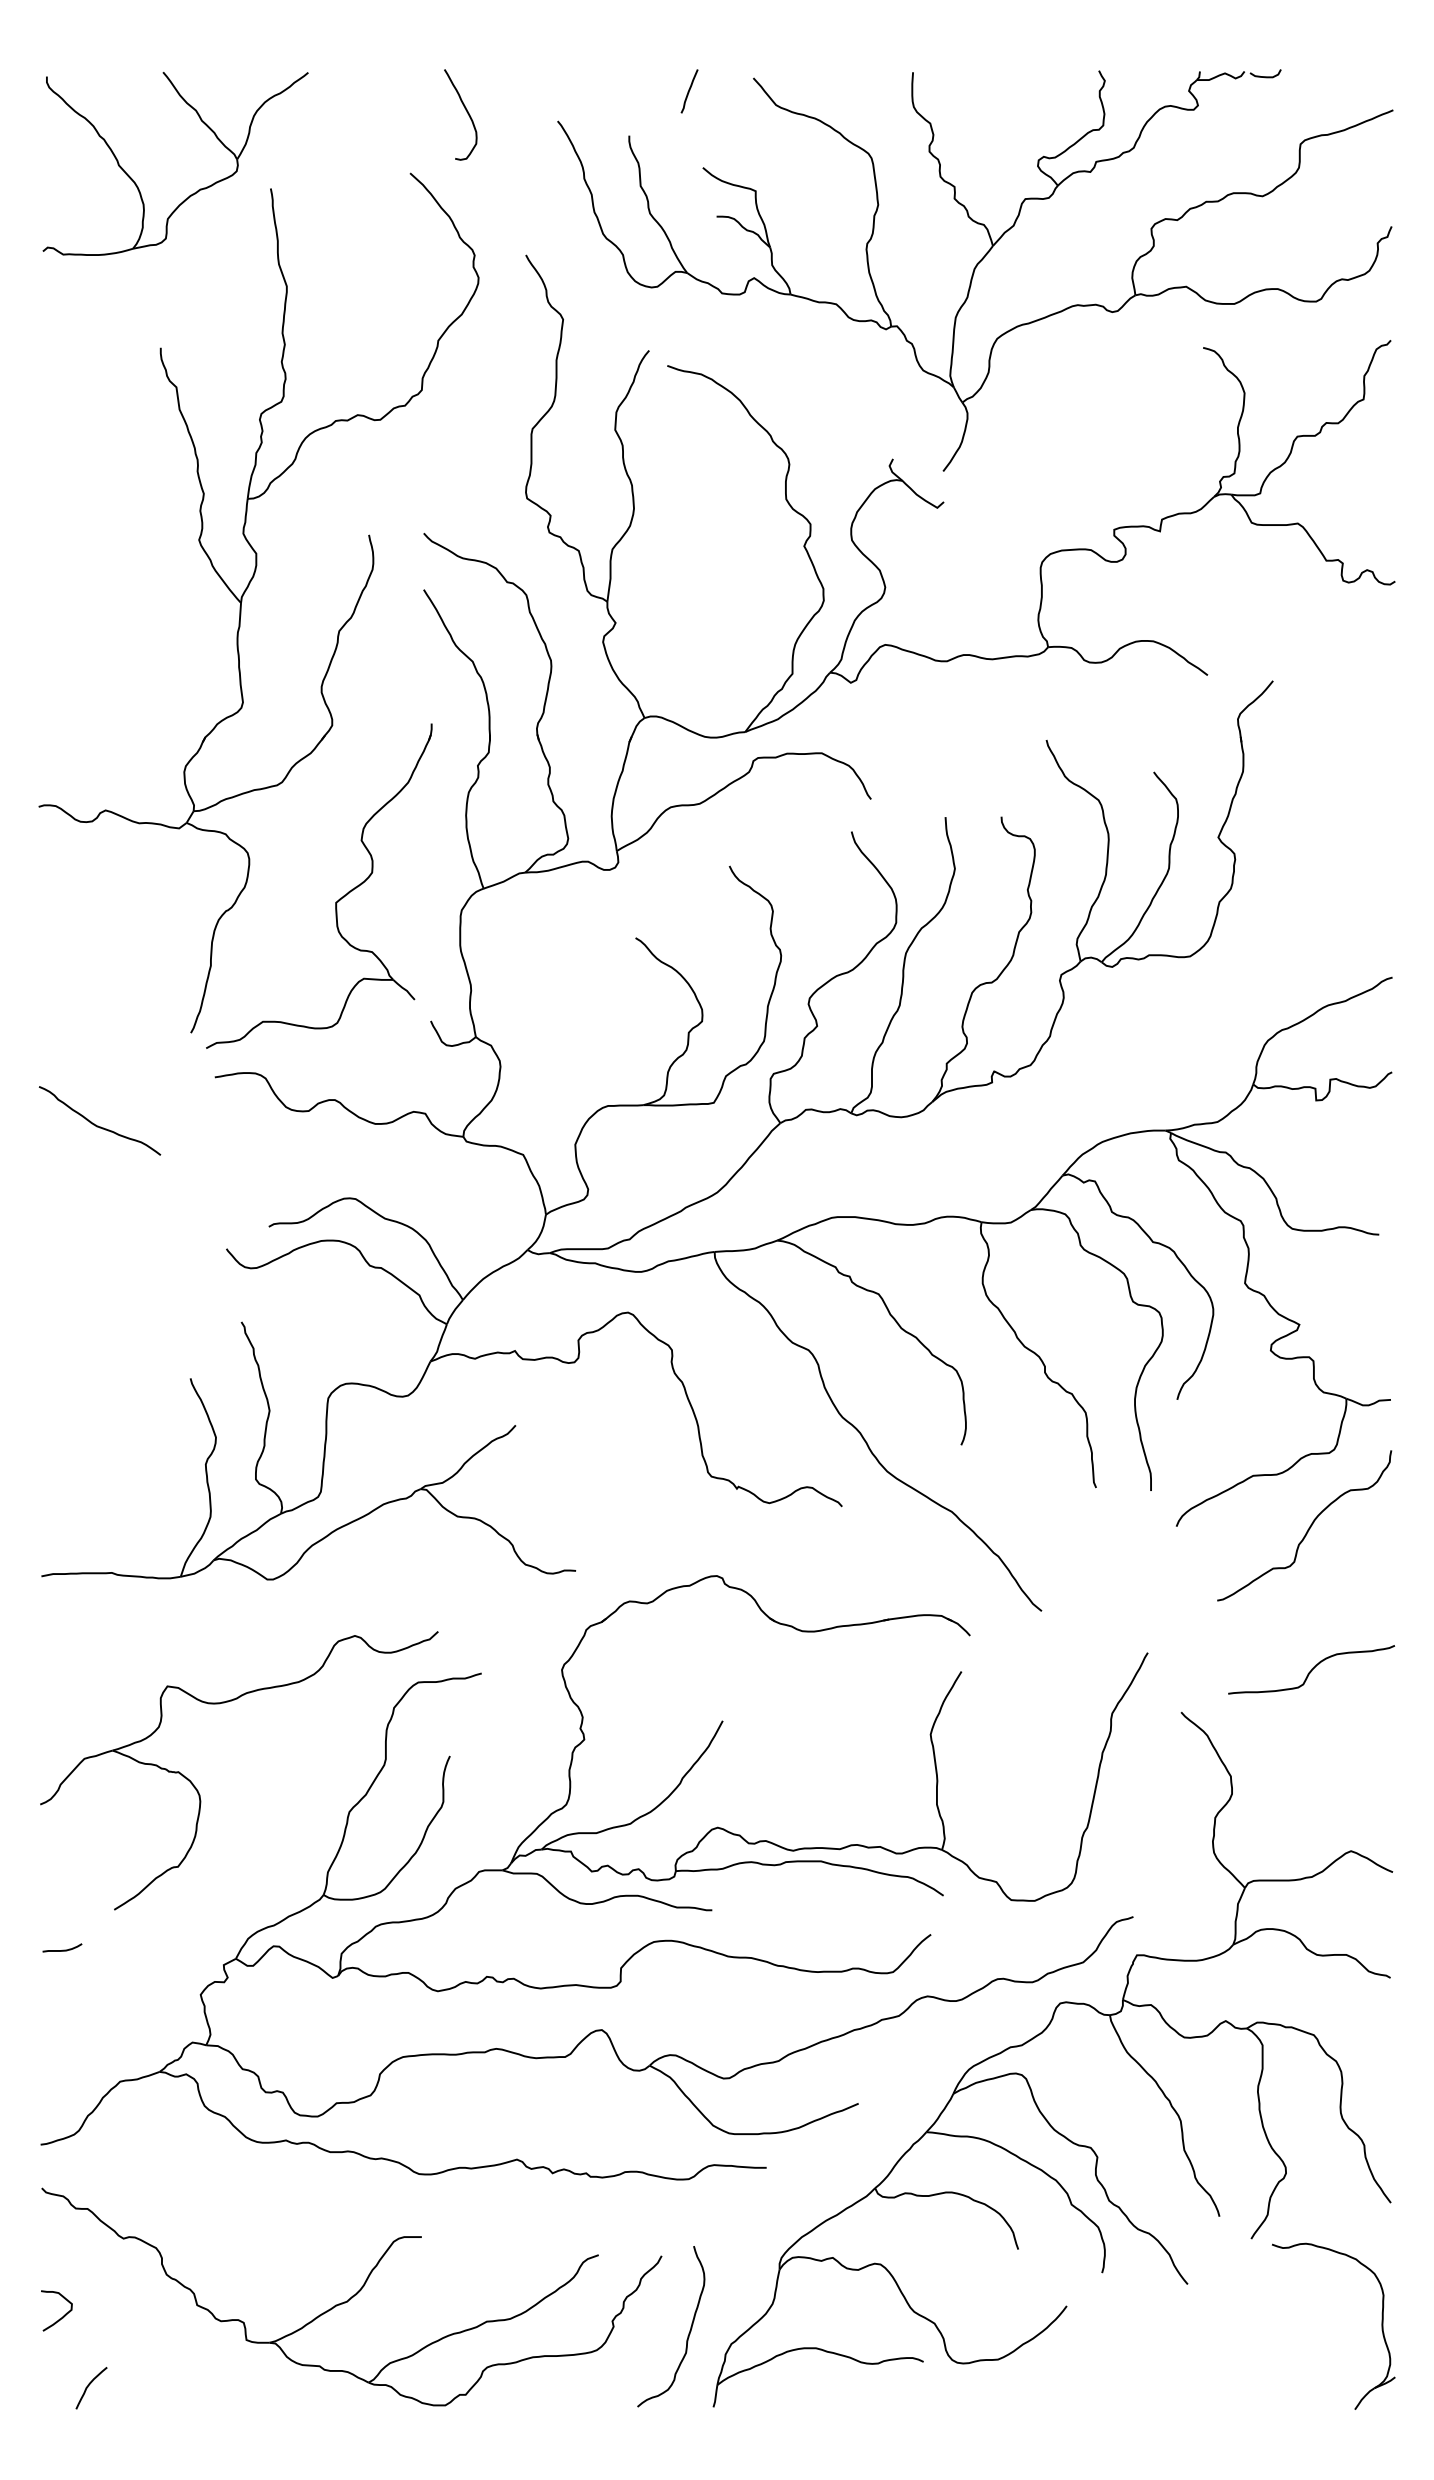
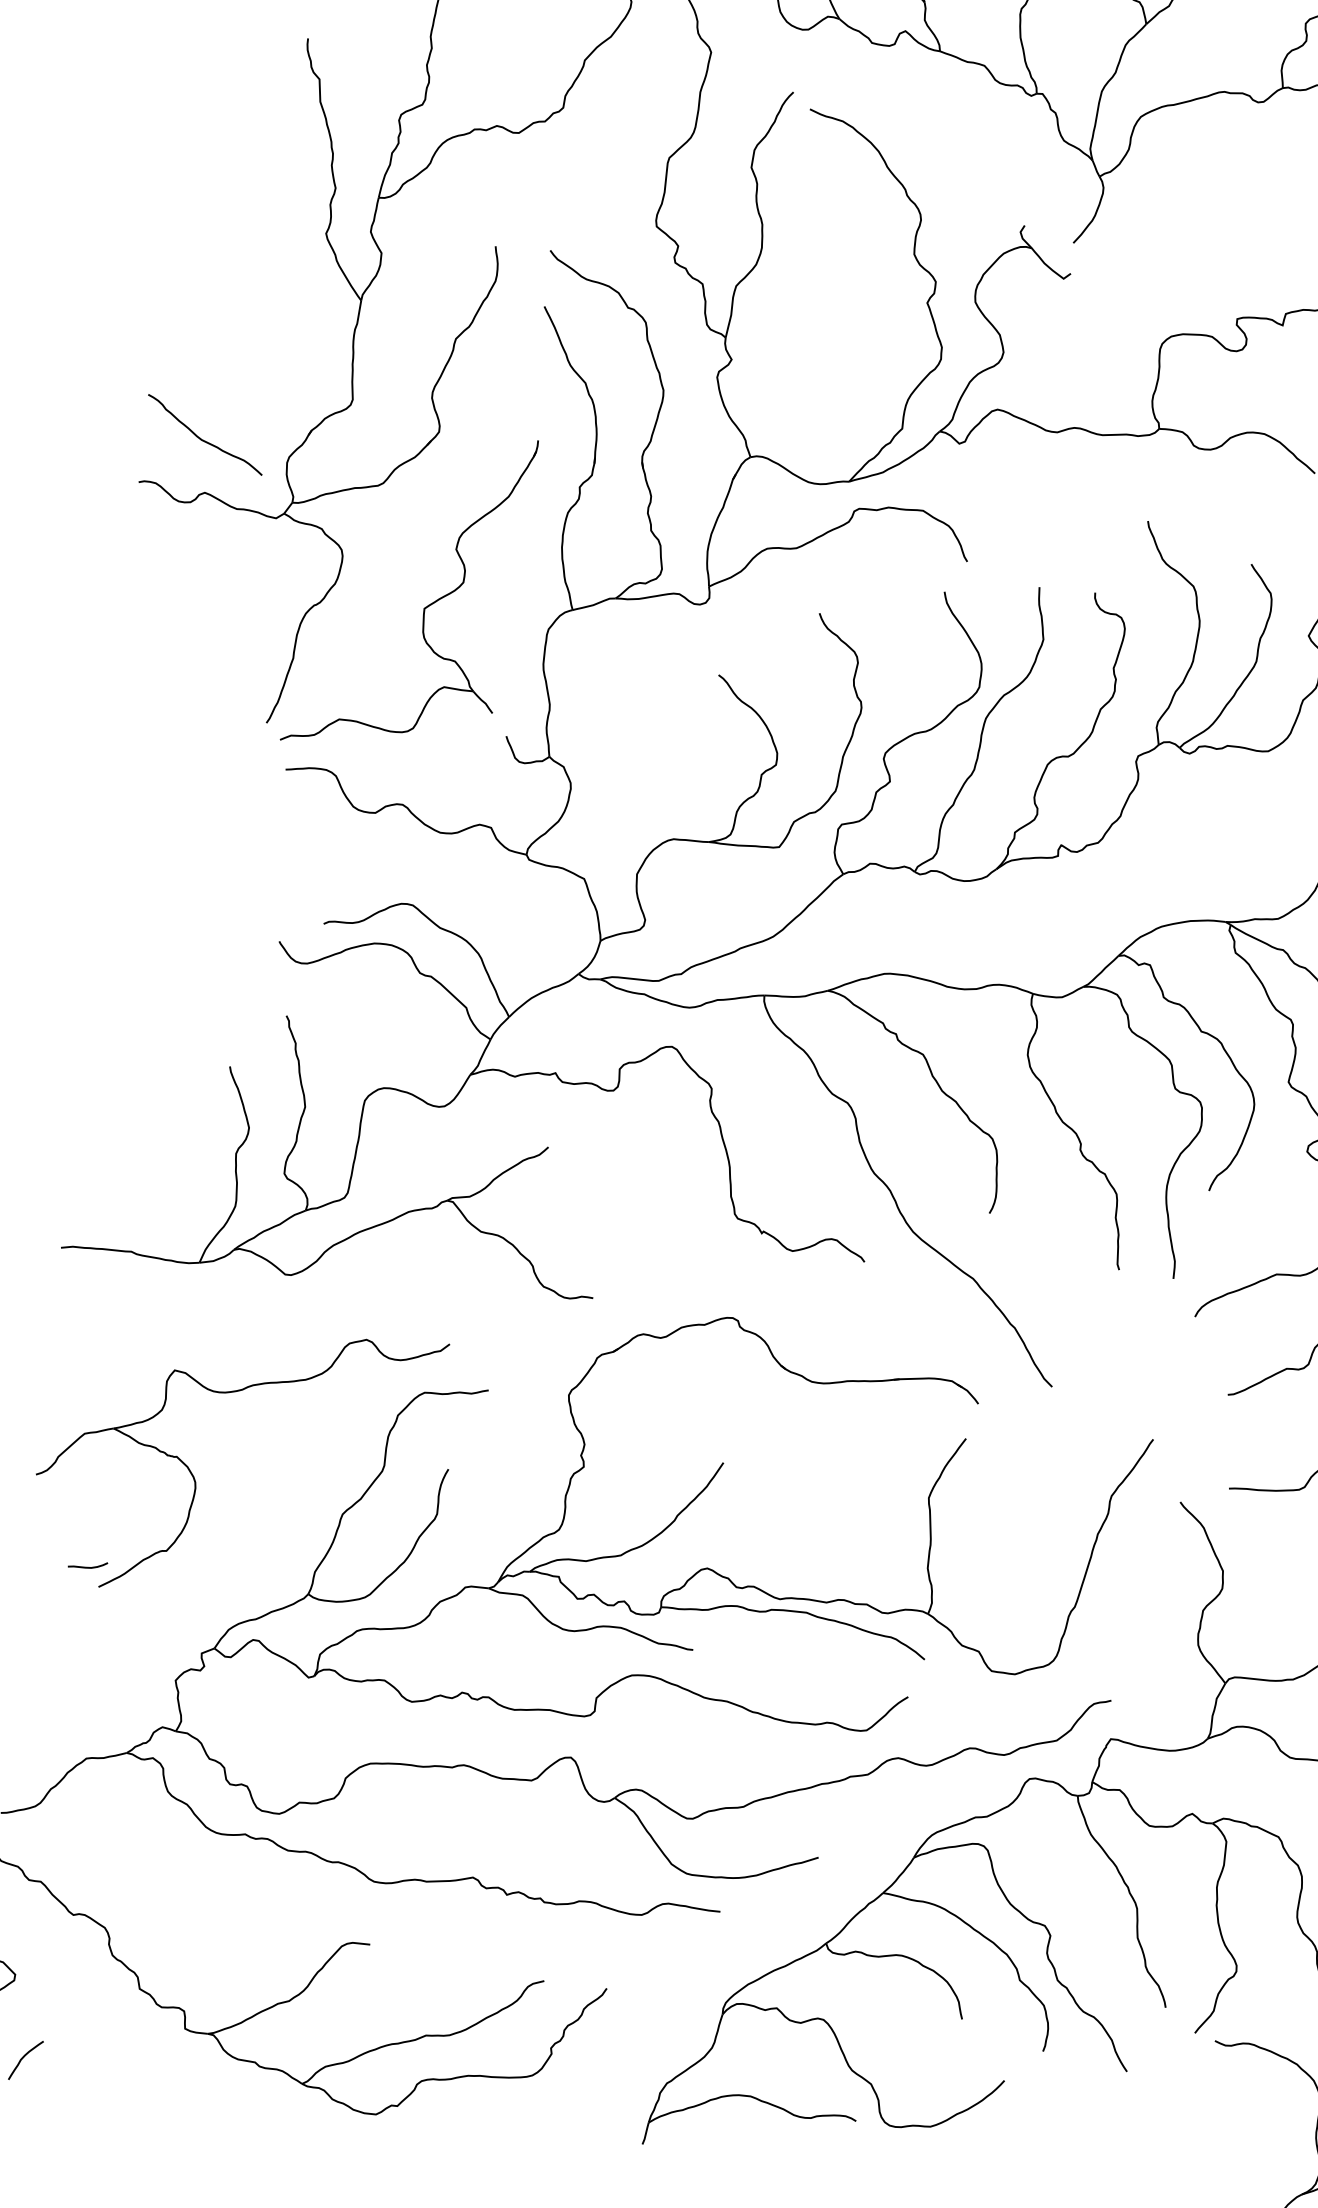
curve: (98, 1125) -> (203, 439), moved
curve: (62, 1949) -> (87, 1566), moved
curve: (688, 2333) -> (625, 2068), removed

